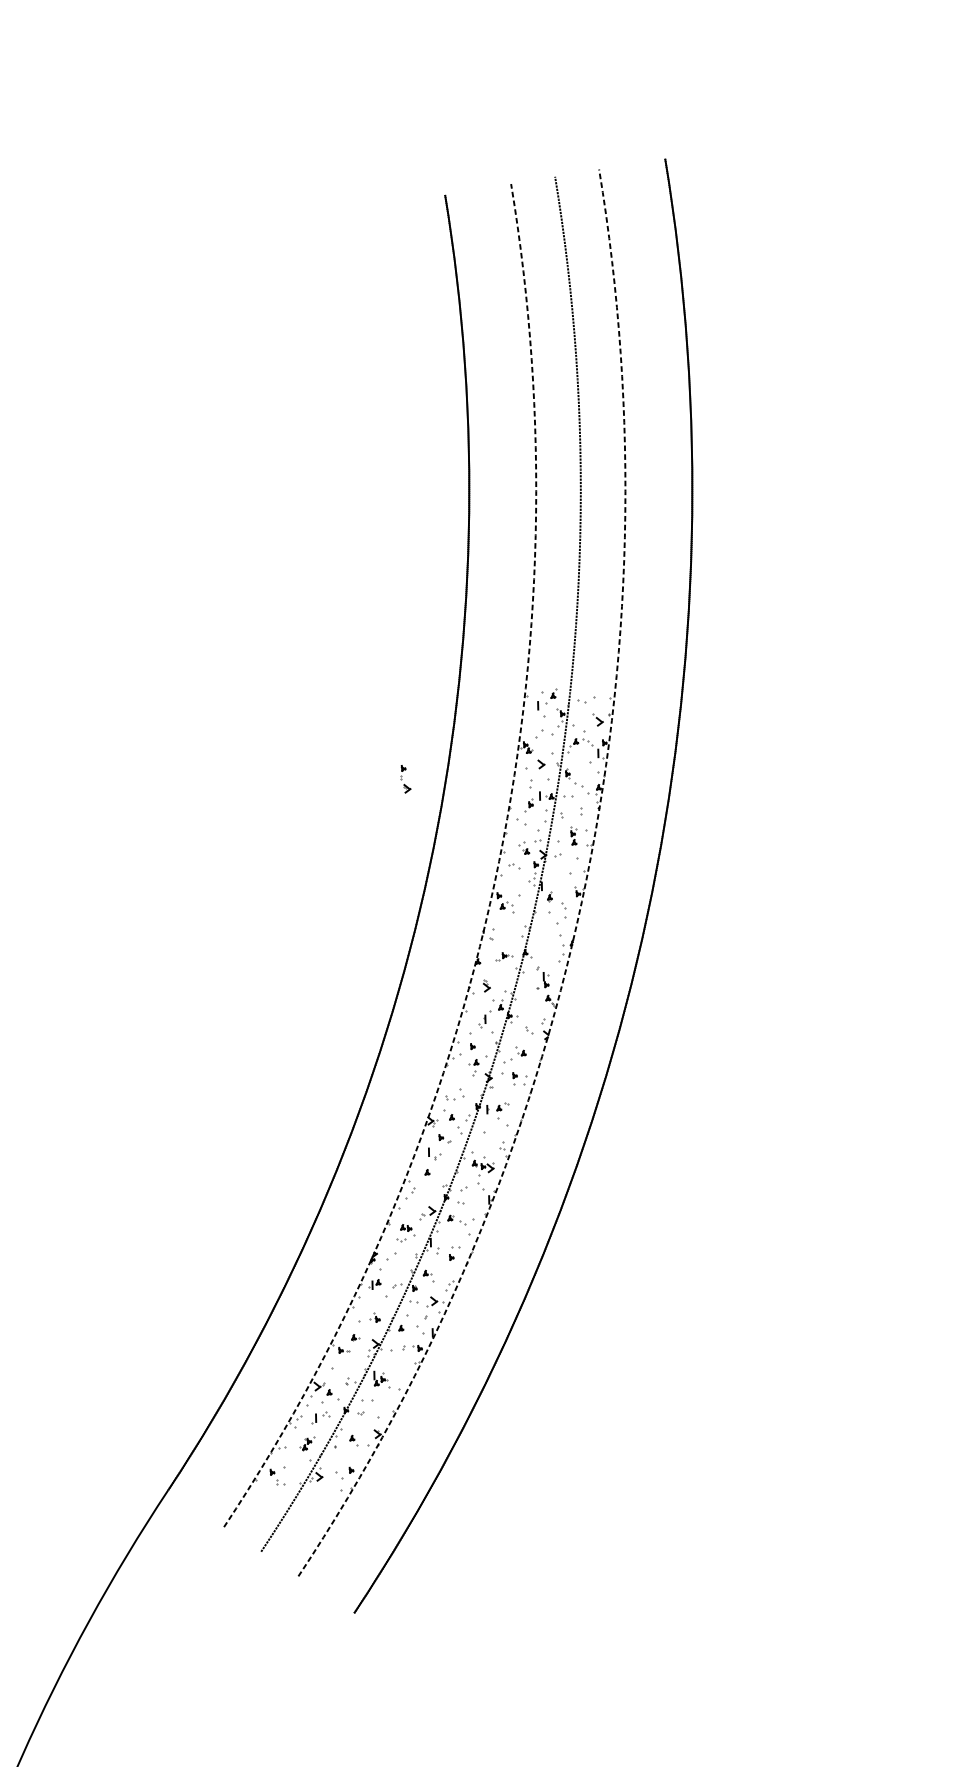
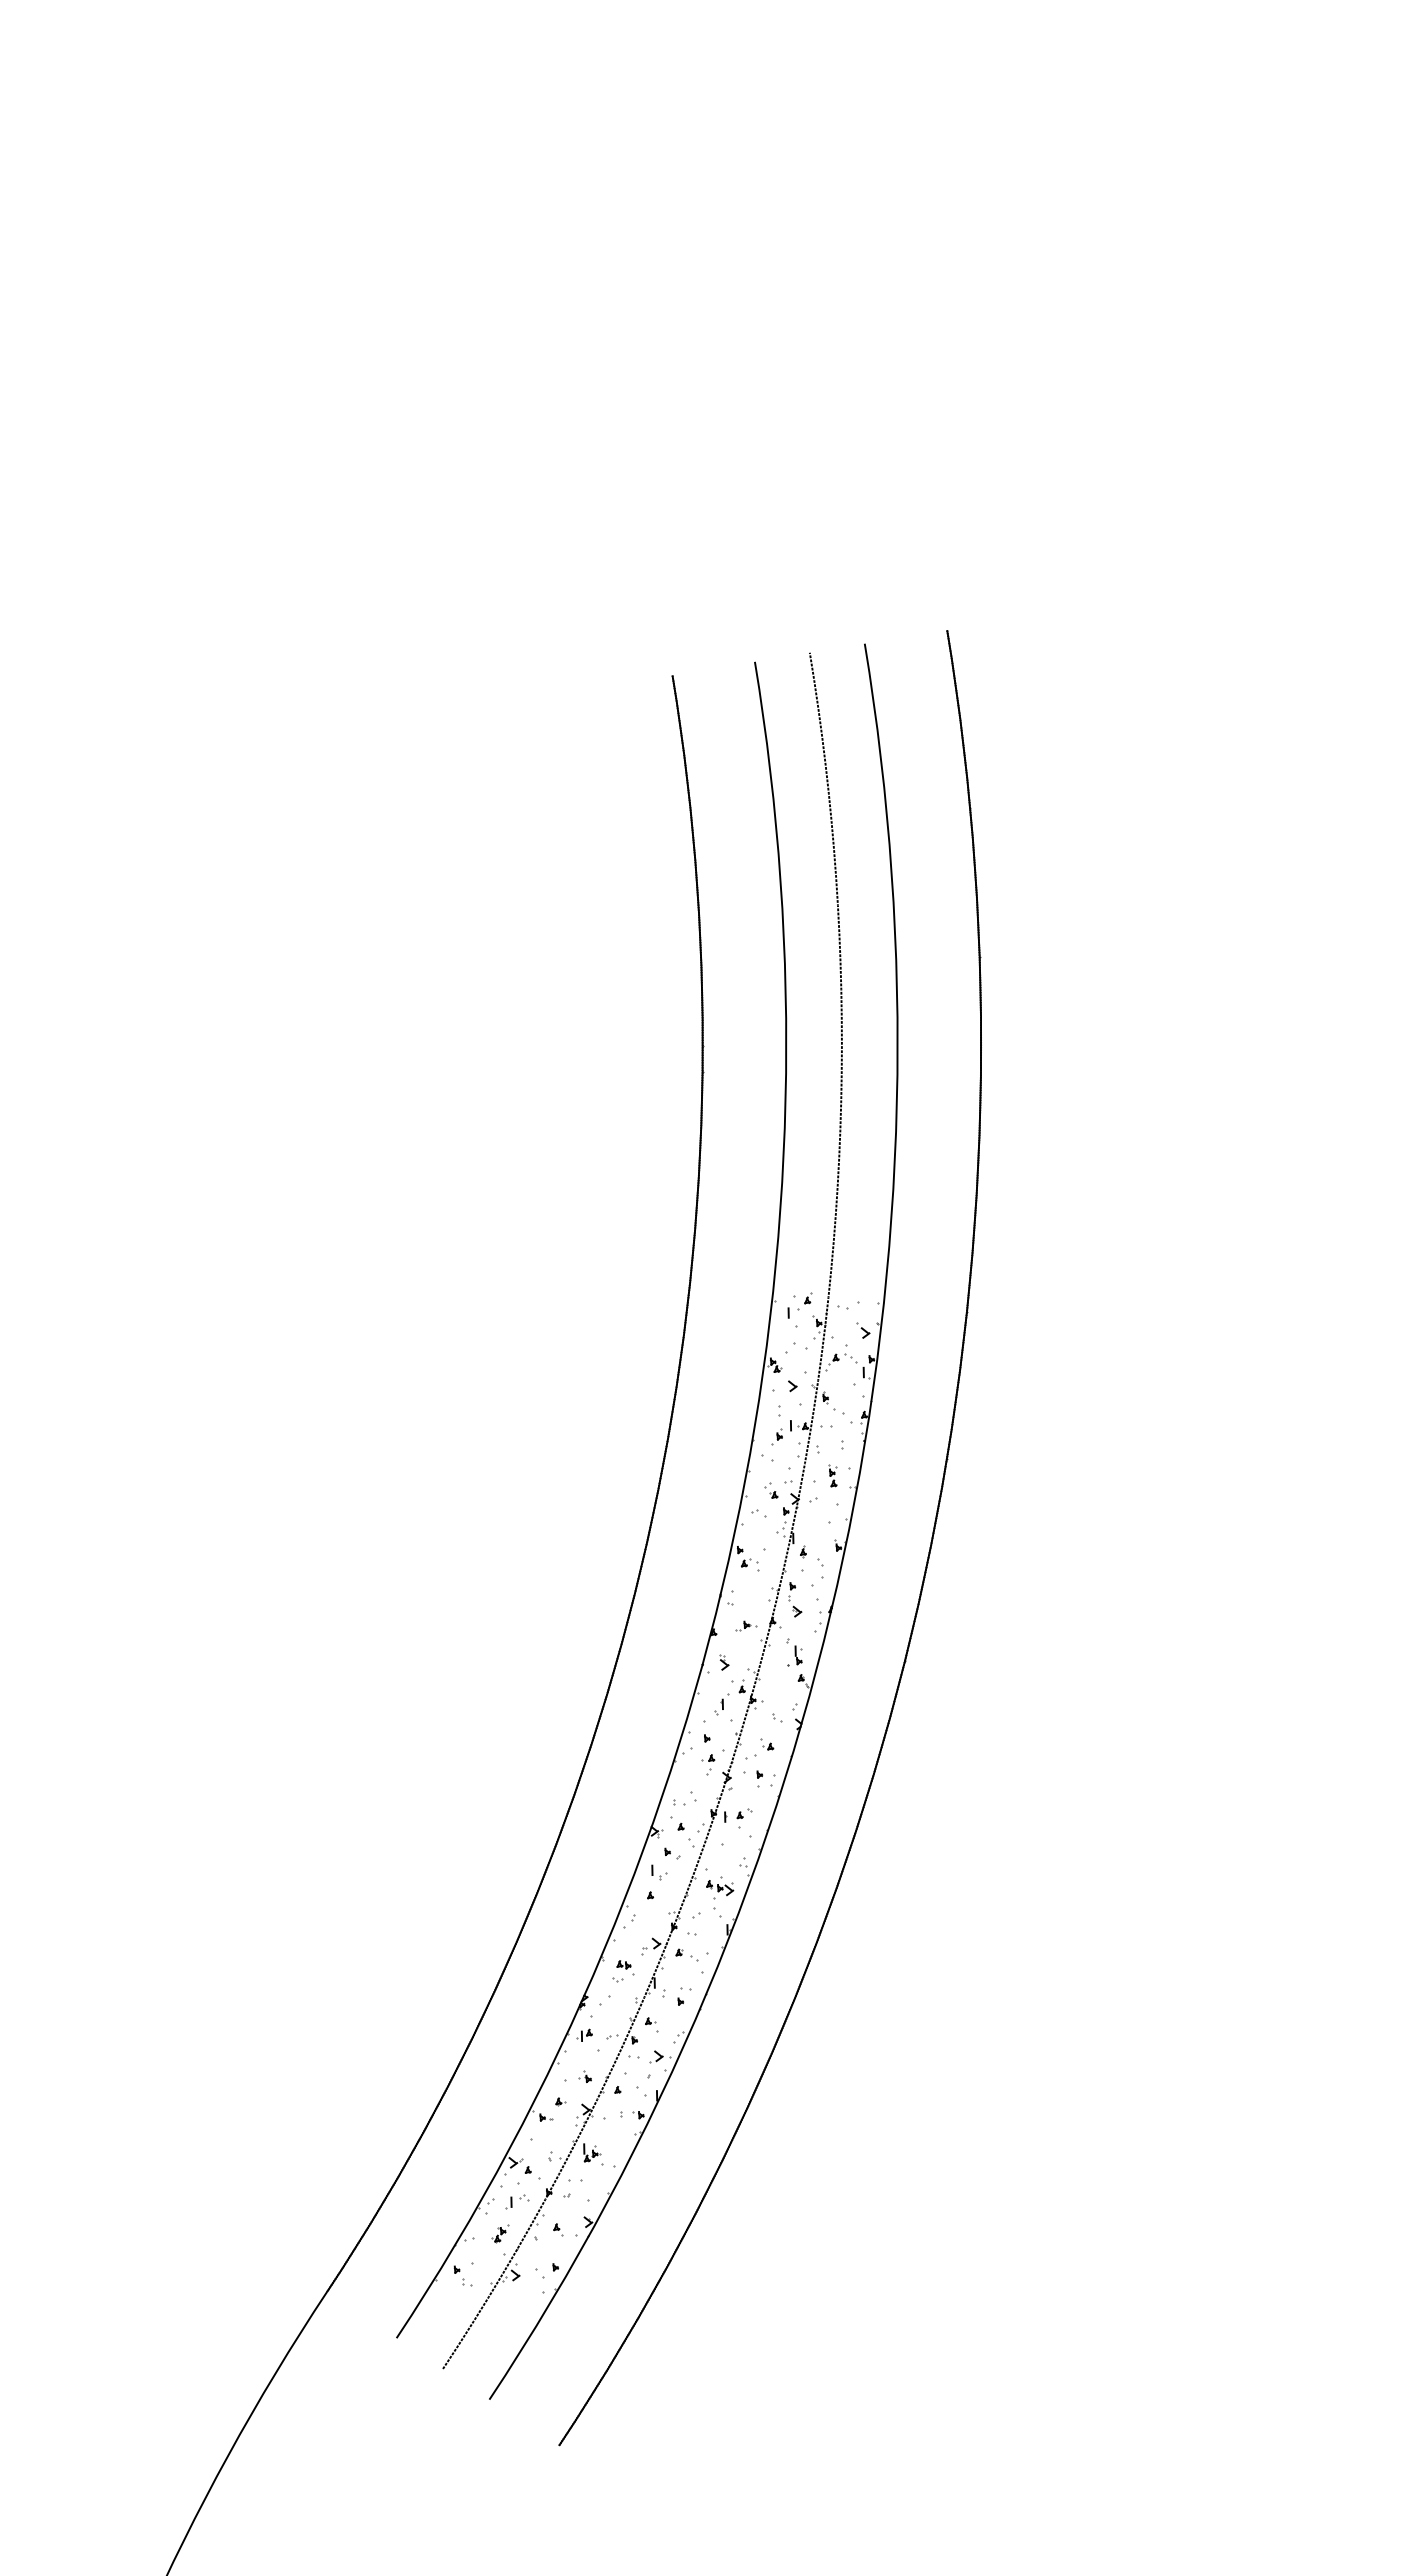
part: (405, 779) -> (795, 1599), moved
arc: (494, 882) -> (734, 1533), dashed -> solid
arc: (582, 901) -> (843, 1557), dashed -> solid

